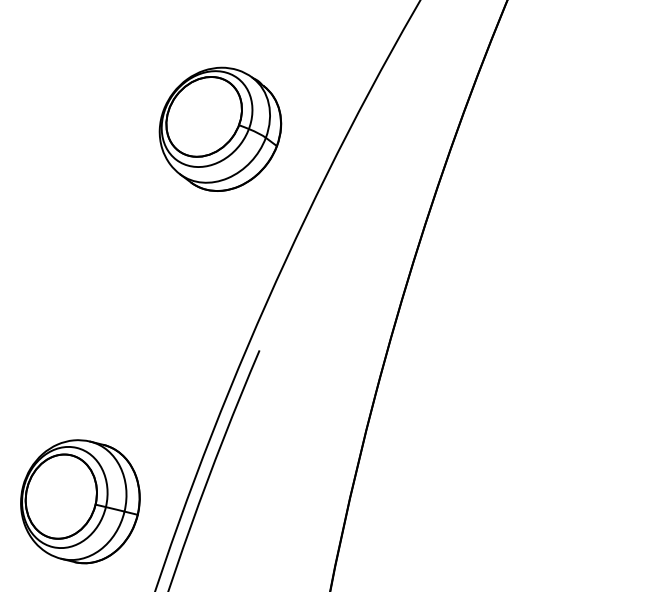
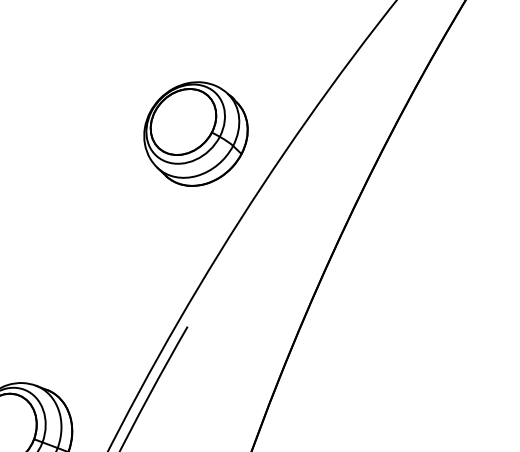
part: (220, 128) -> (196, 133), moved

